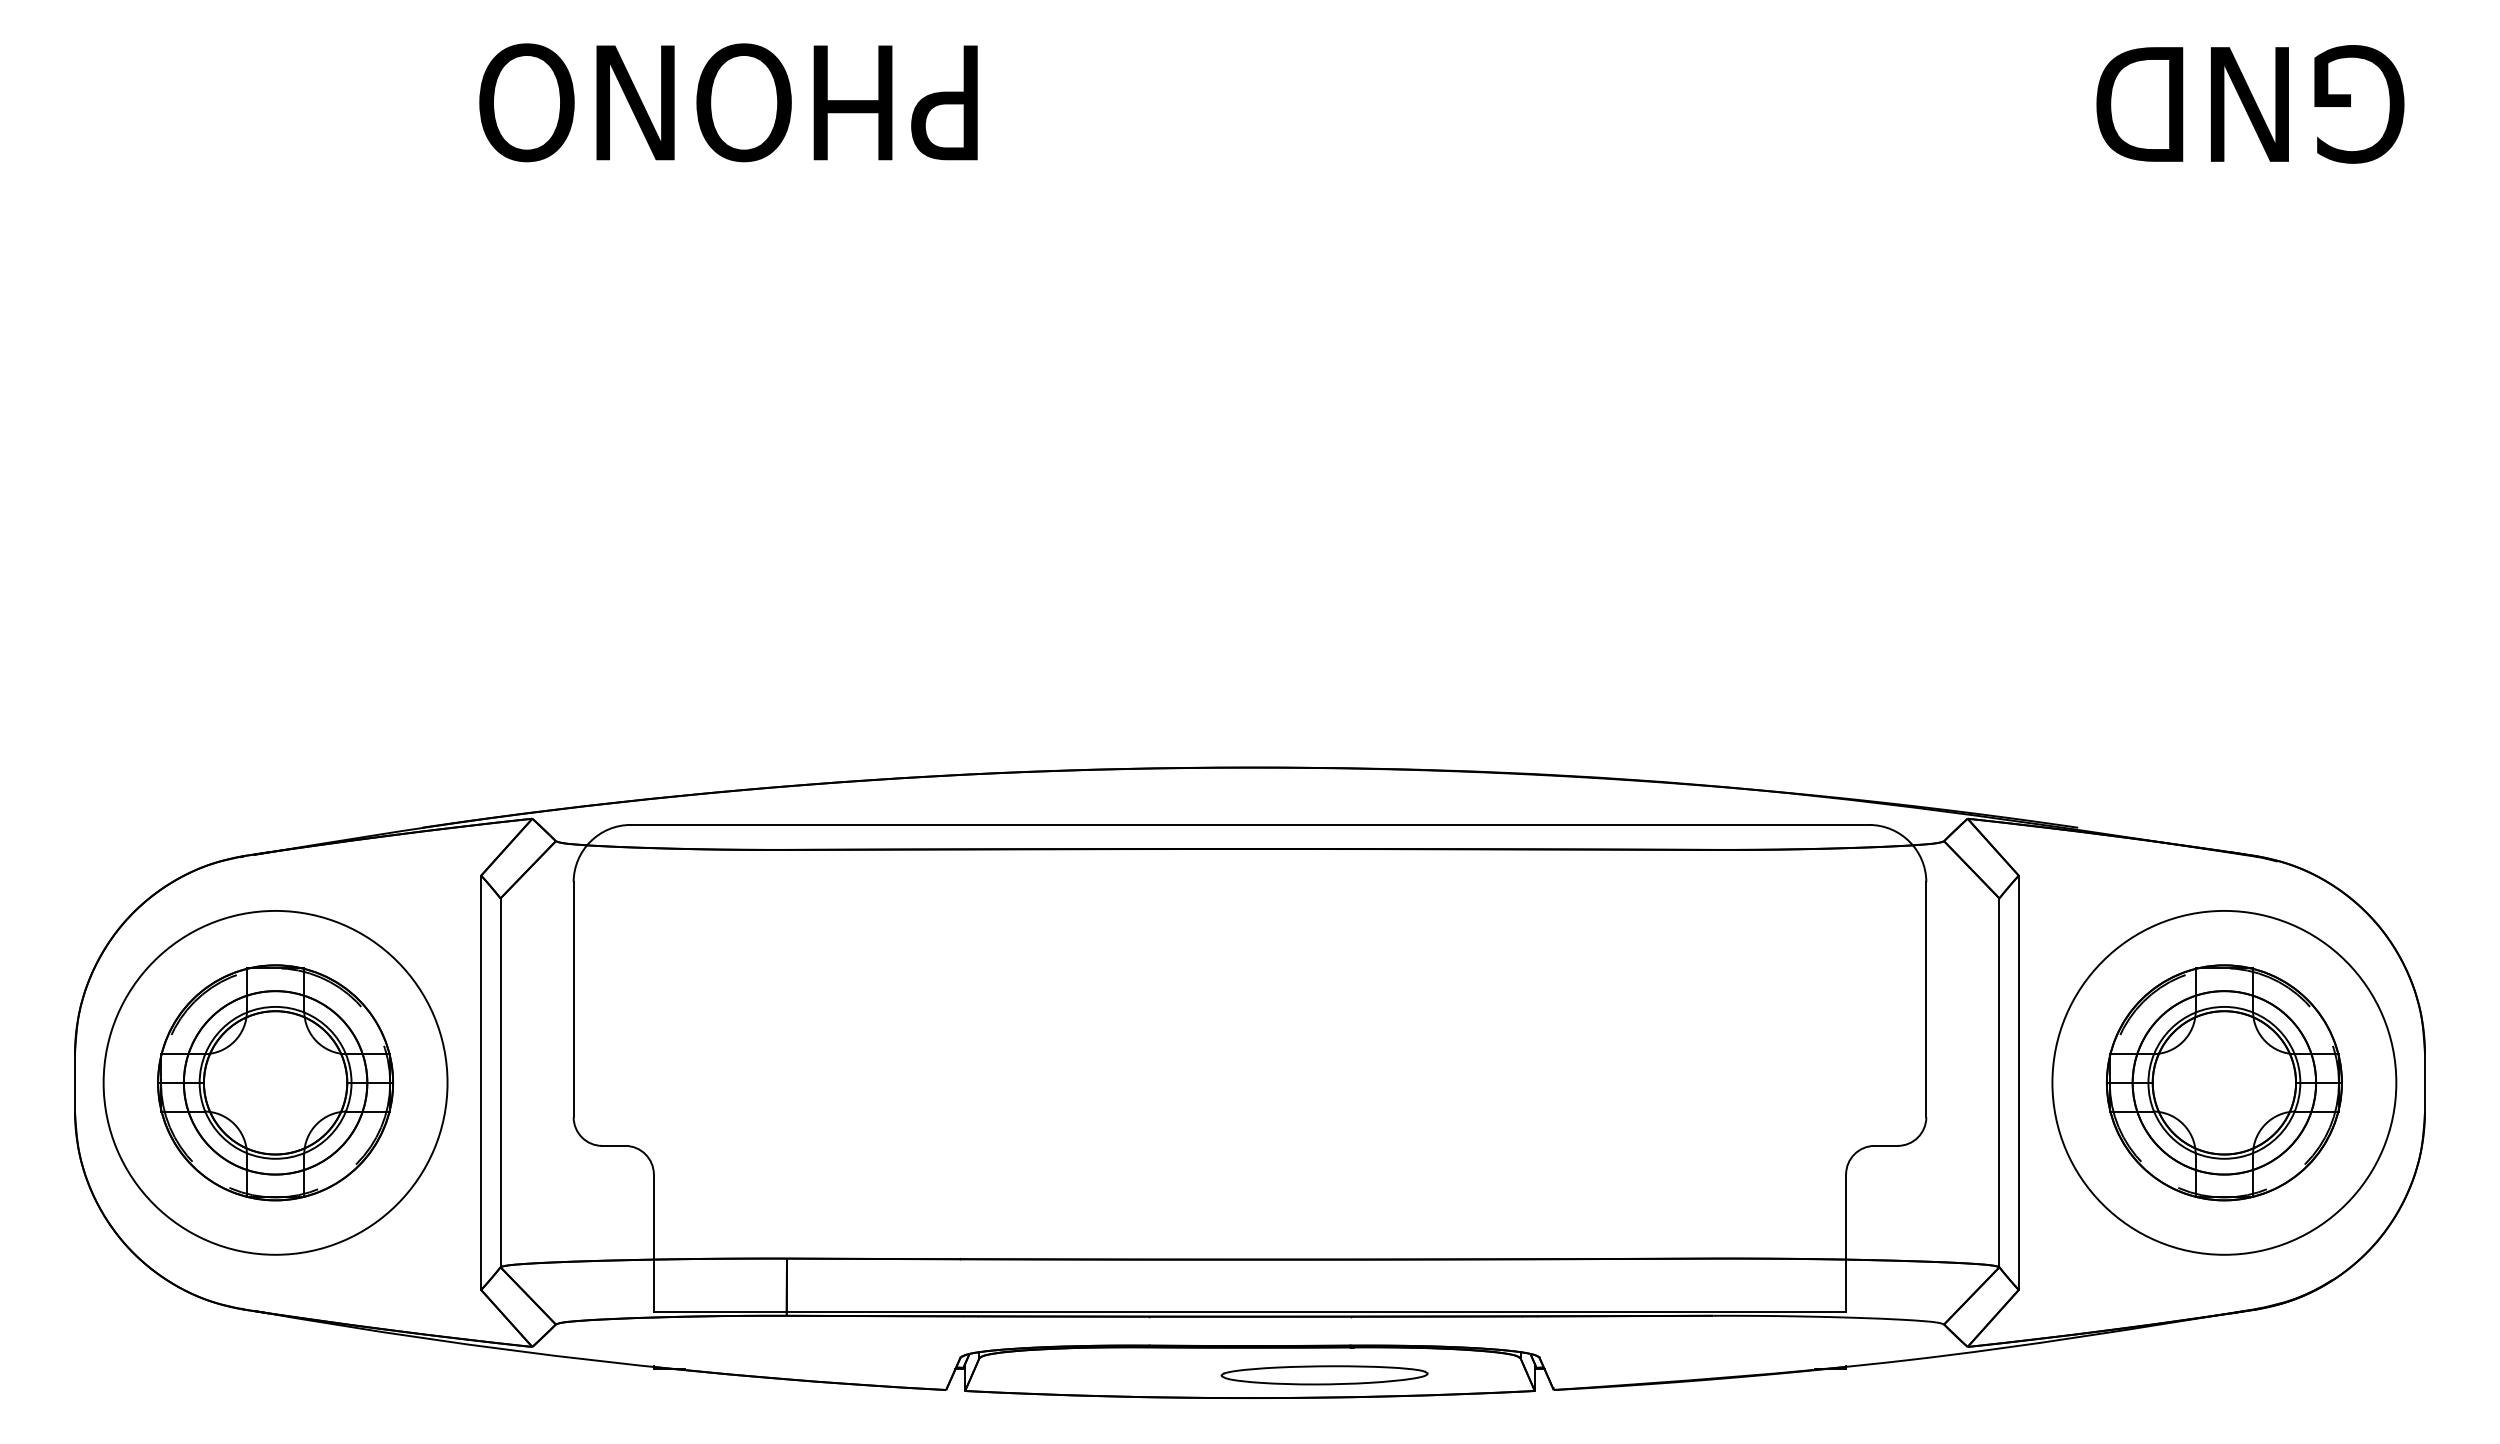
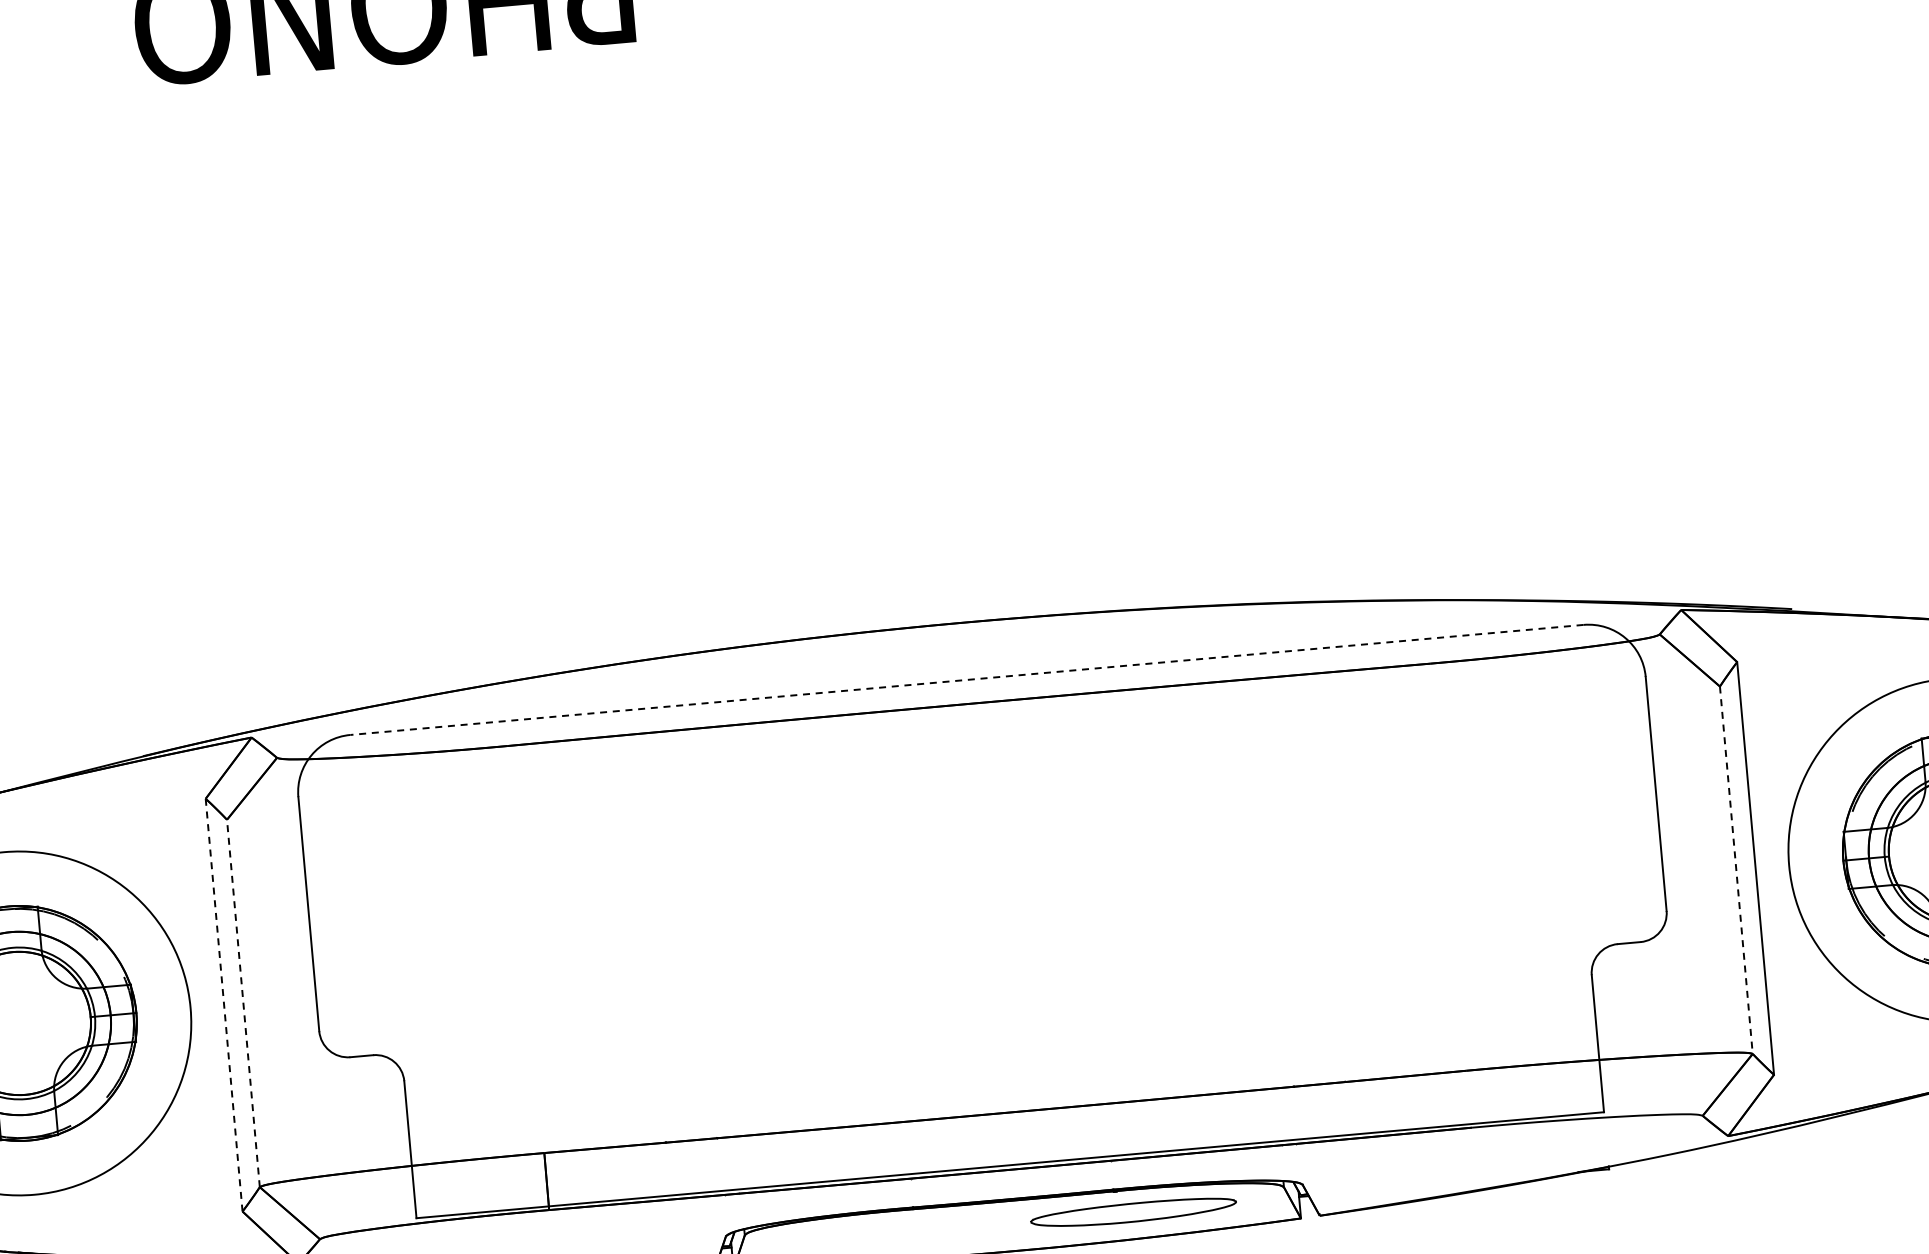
line: (1249, 824) -> (966, 679), solid -> dashed
line: (500, 1082) -> (243, 1003), solid -> dashed
line: (481, 1083) -> (224, 1005), solid -> dashed
line: (1999, 1083) -> (1736, 870), solid -> dashed
part: (1324, 1375) -> (1133, 1212), moved

